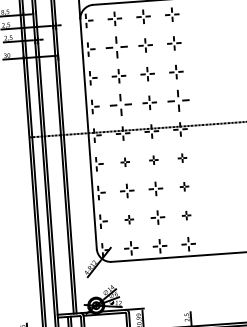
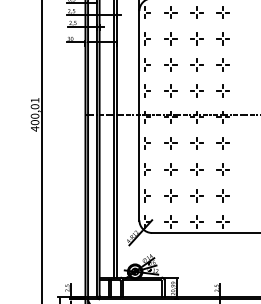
part: (116, 47) -> (170, 38), size x0.62
part: (177, 100) -> (222, 90), size x0.62
part: (120, 104) -> (170, 90), size x0.62
part: (181, 158) -> (222, 143), size x1.67
part: (153, 160) -> (196, 143), size x1.67
part: (124, 162) -> (170, 143), size x1.67
part: (183, 186) -> (222, 169), size x1.67
part: (185, 215) -> (222, 195), size x1.67
part: (128, 219) -> (170, 195), size x1.67

